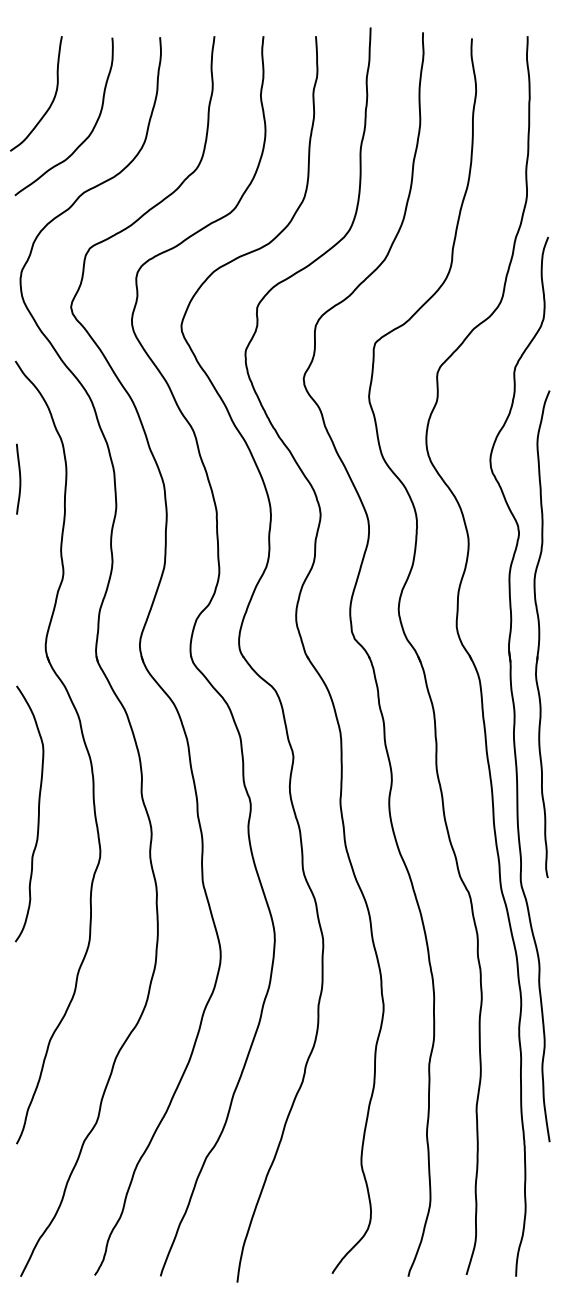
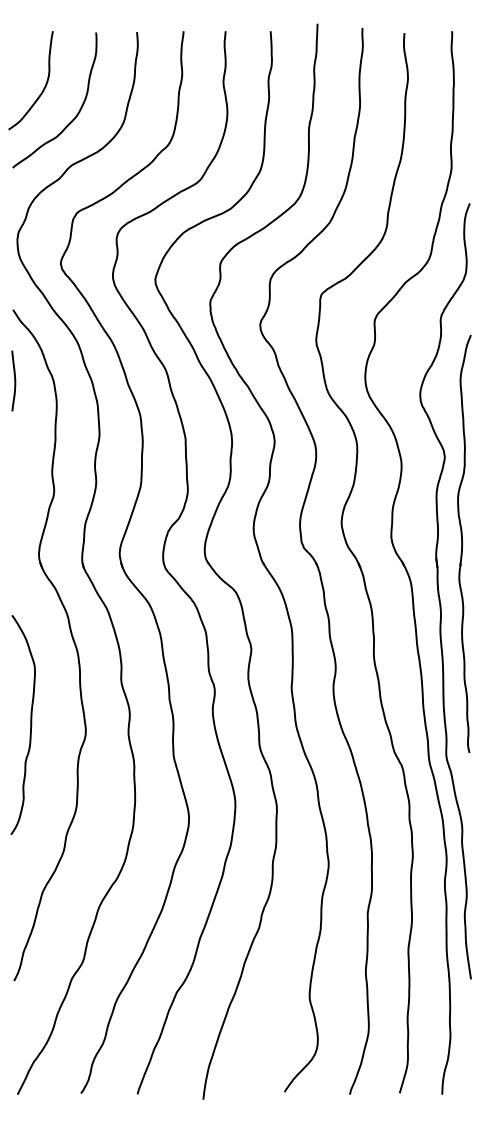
curve: (19, 478) -> (14, 380), moved
curve: (38, 814) -> (30, 725), moved

